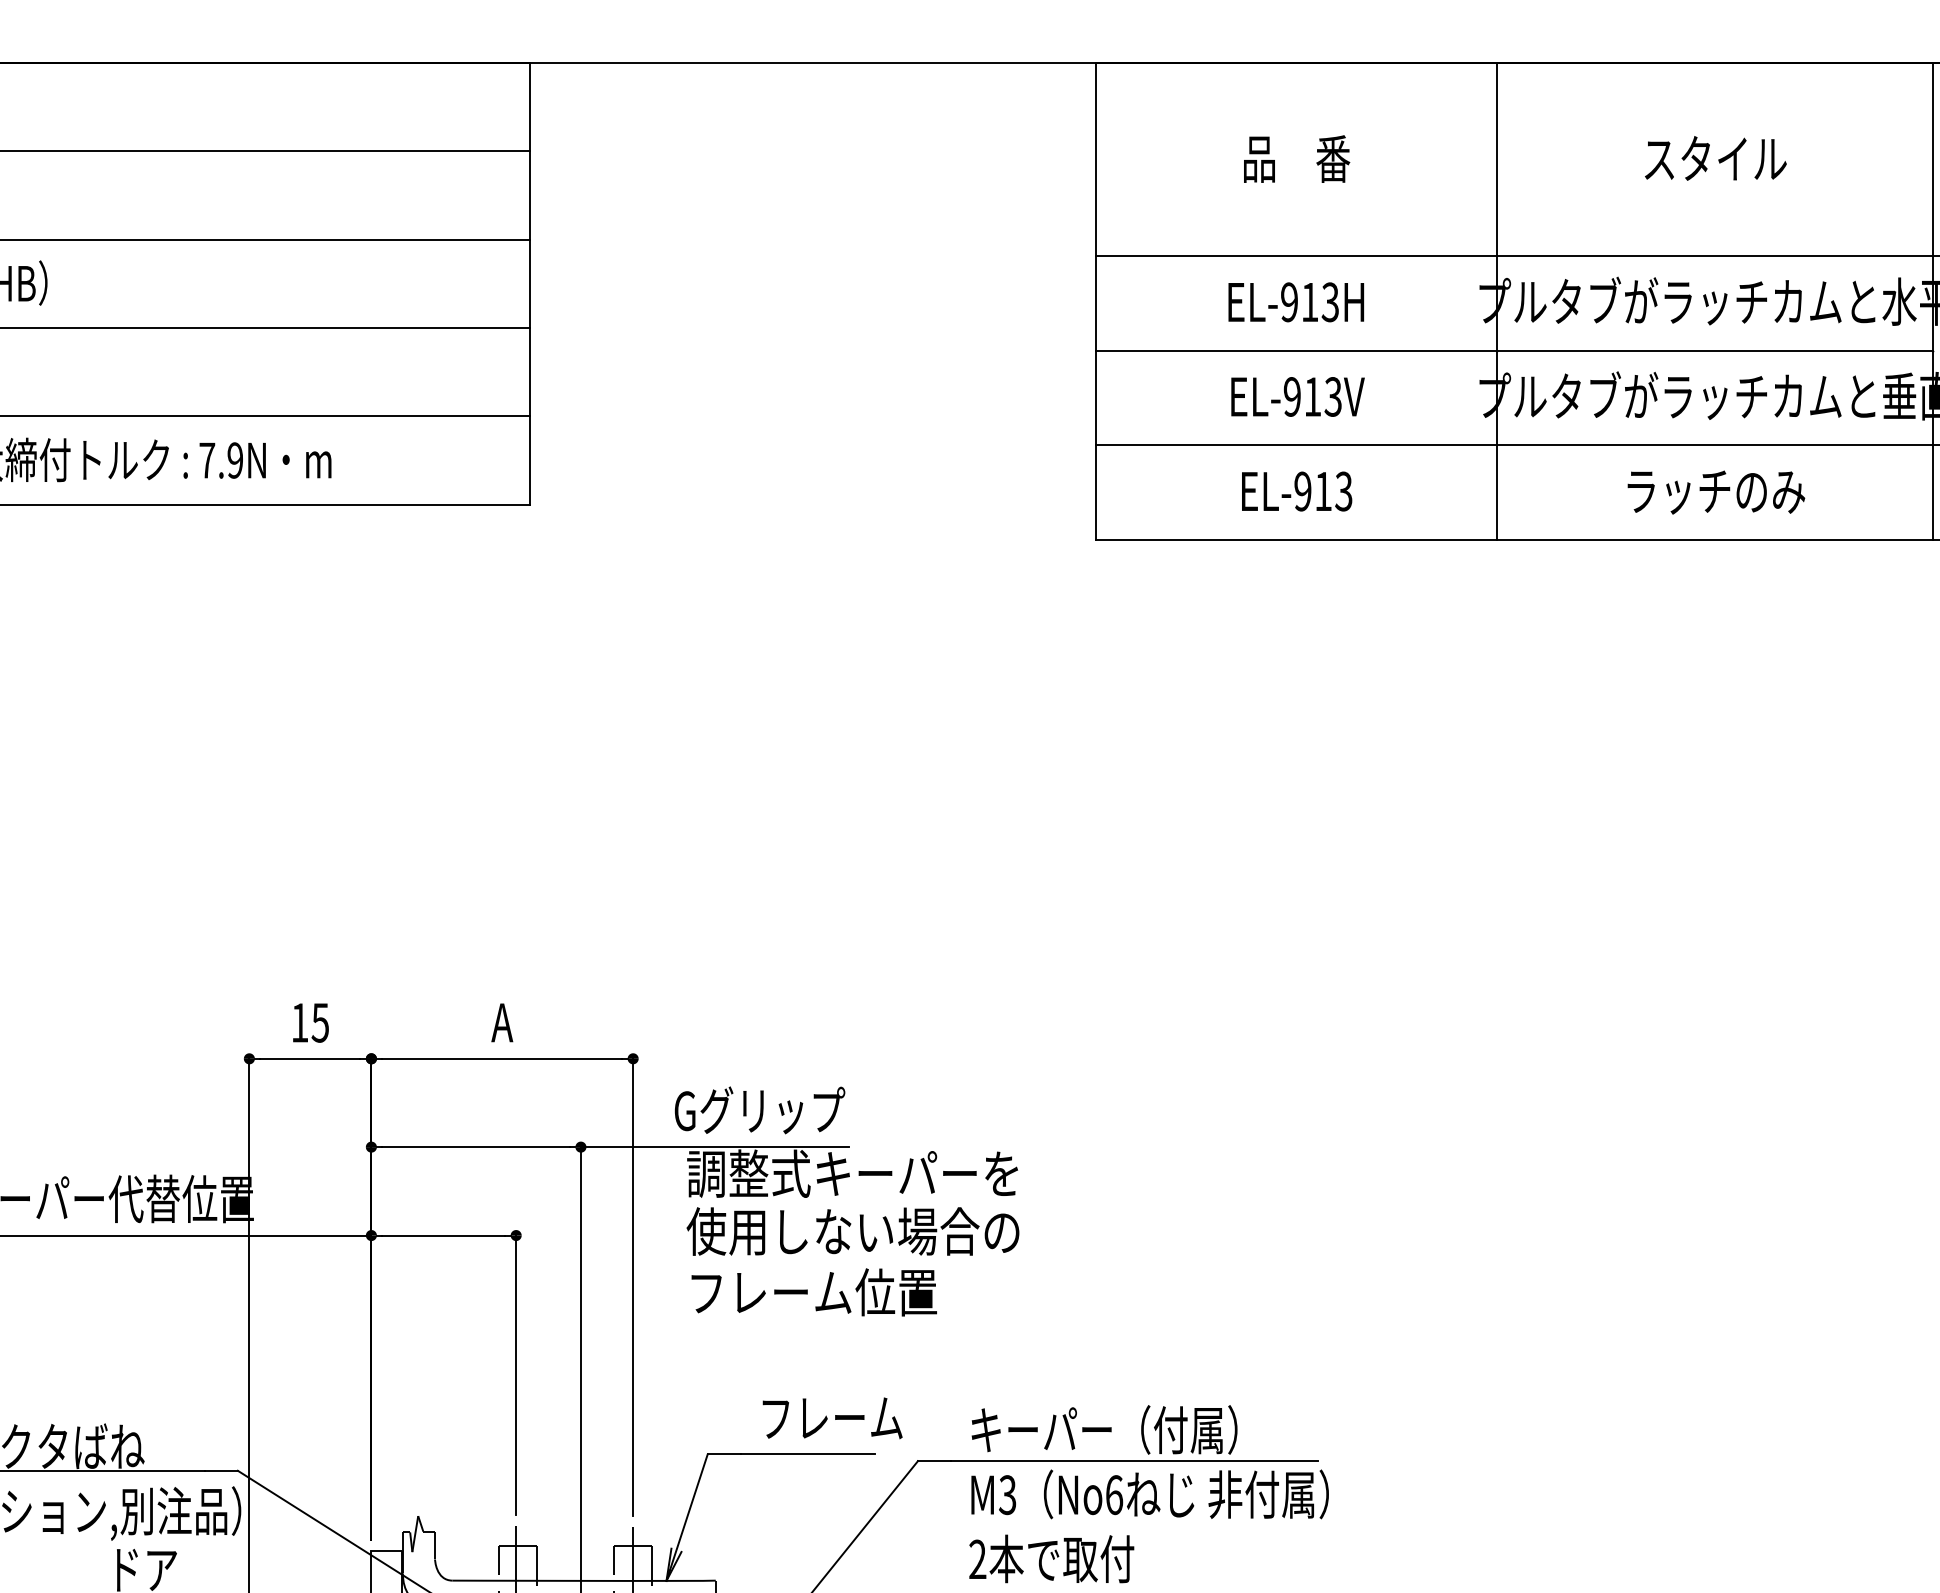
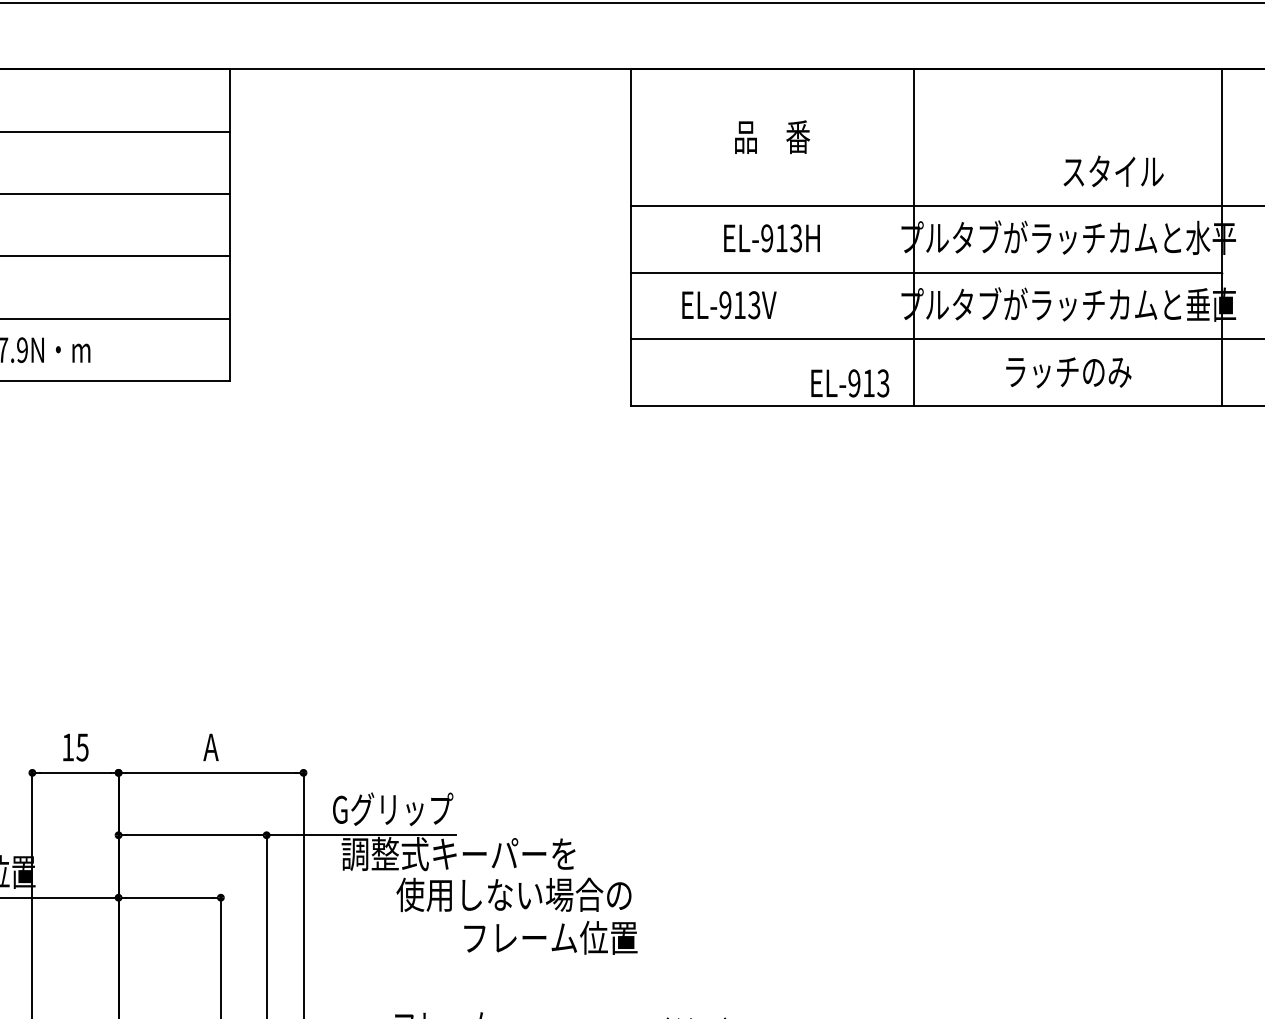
text: (1715, 158) -> (1113, 171), moved
text: (1297, 396) -> (729, 304), moved
text: (1297, 491) -> (850, 383), moved
text: (852, 1231) -> (513, 894), moved
text: (813, 1292) -> (550, 937), moved

